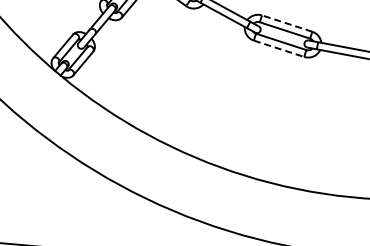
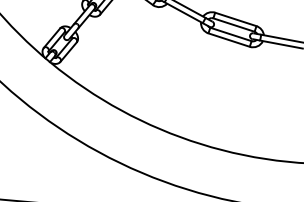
line: (286, 23) -> (235, 19), dashed -> solid
line: (279, 48) -> (229, 39), dashed -> solid

